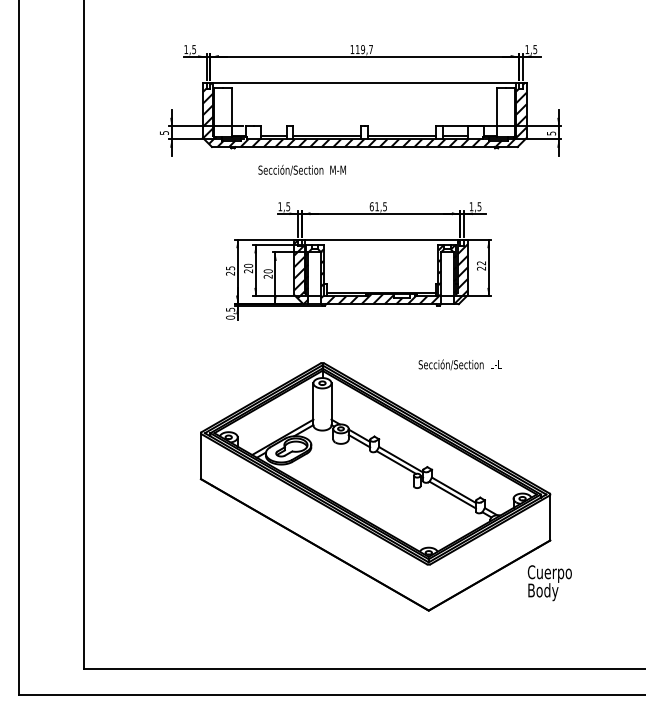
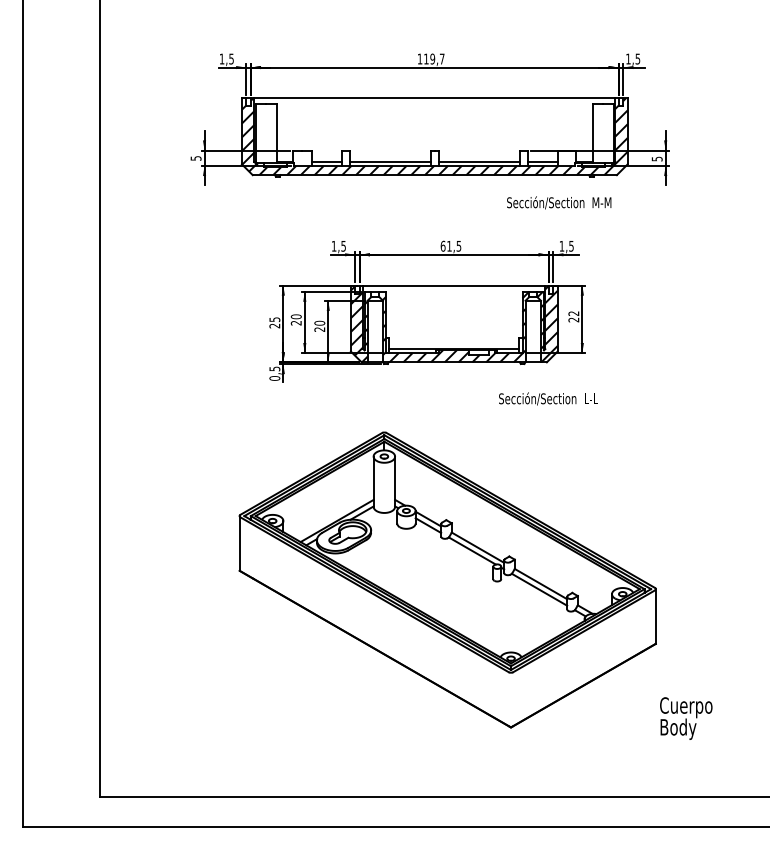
text: (301, 169) -> (558, 201), moved
text: (459, 364) -> (547, 398), moved
text: (549, 583) -> (685, 718), moved

